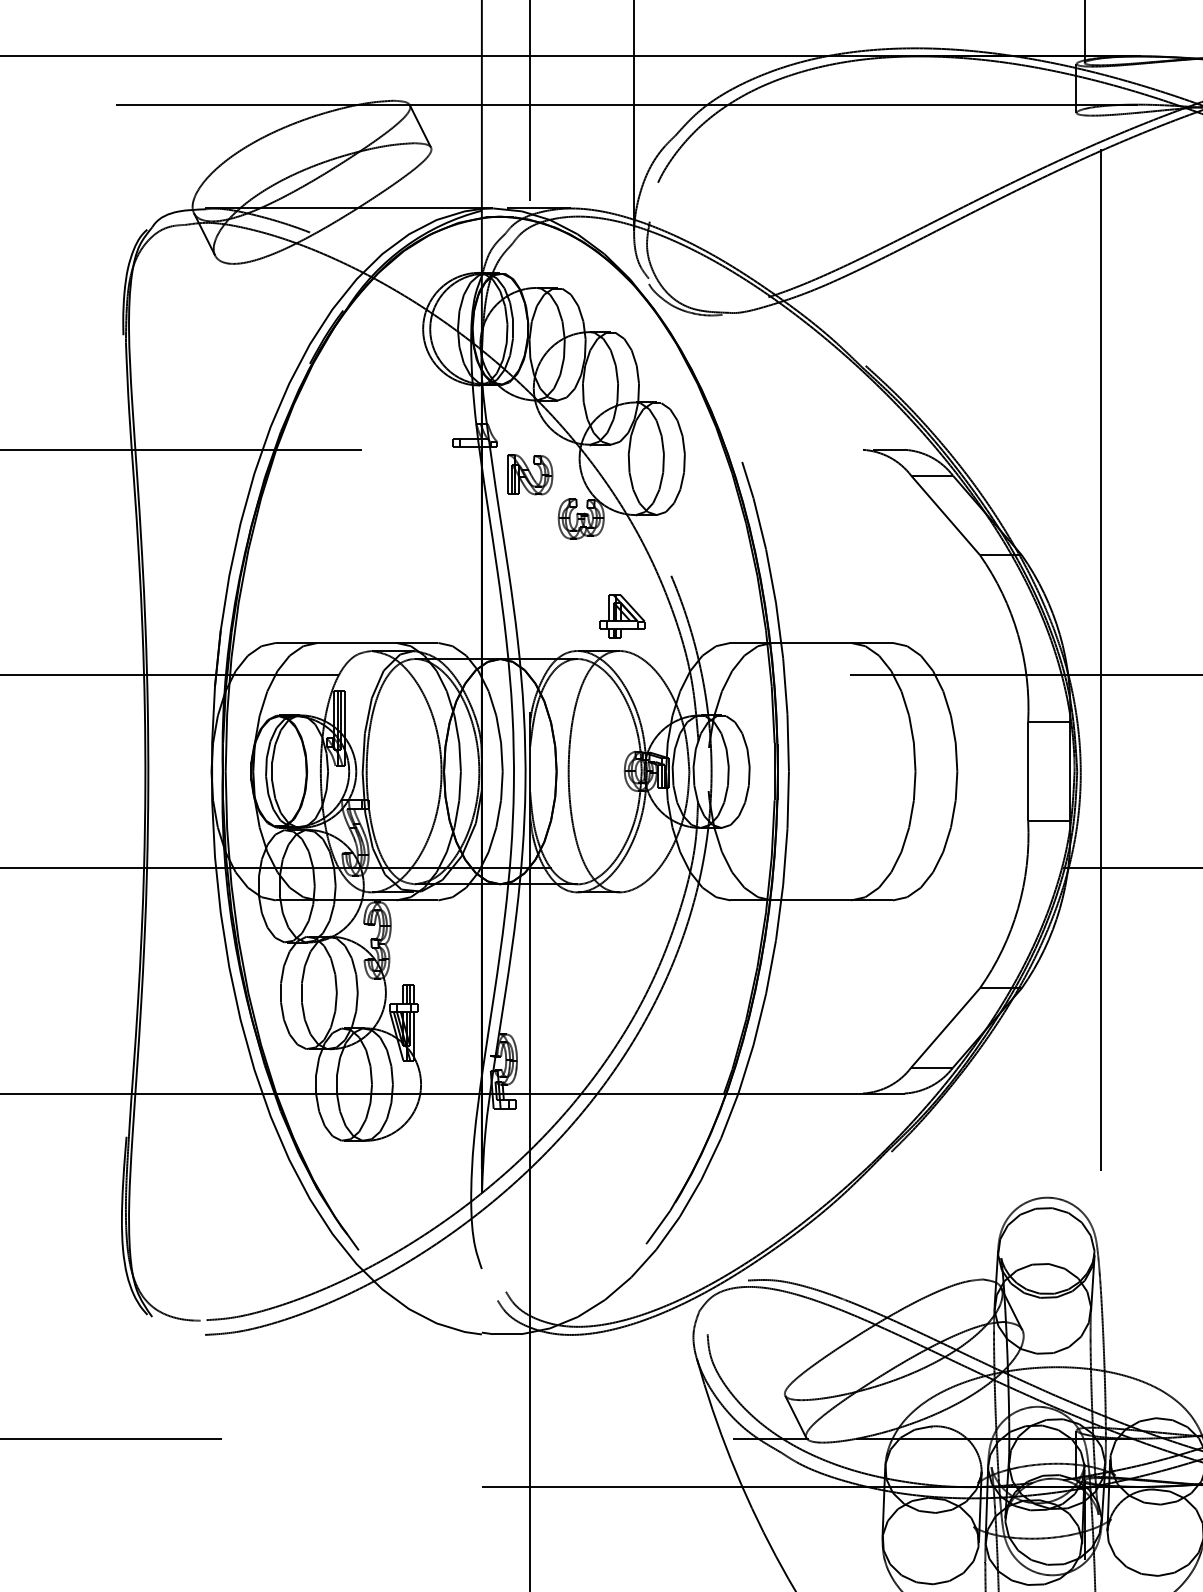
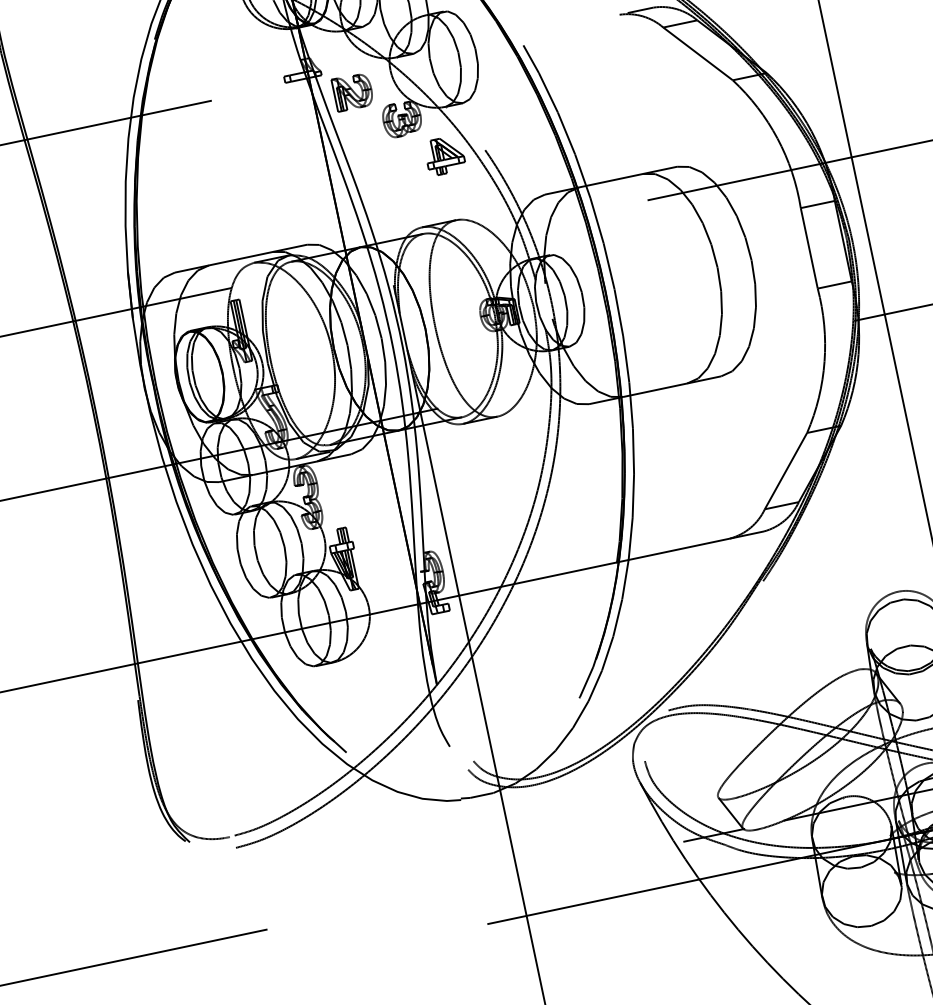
part: (622, 616) -> (444, 155), moved

